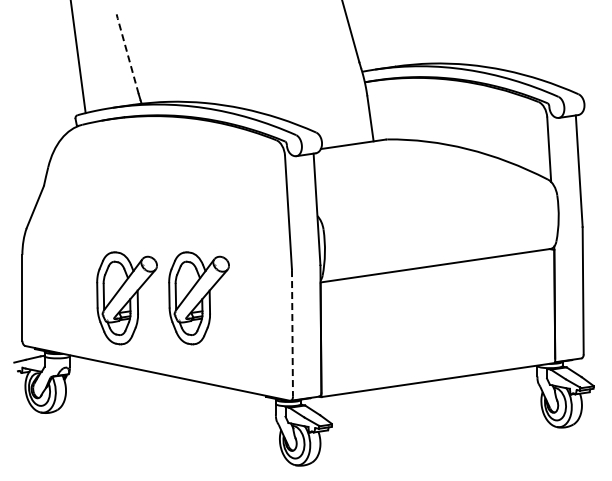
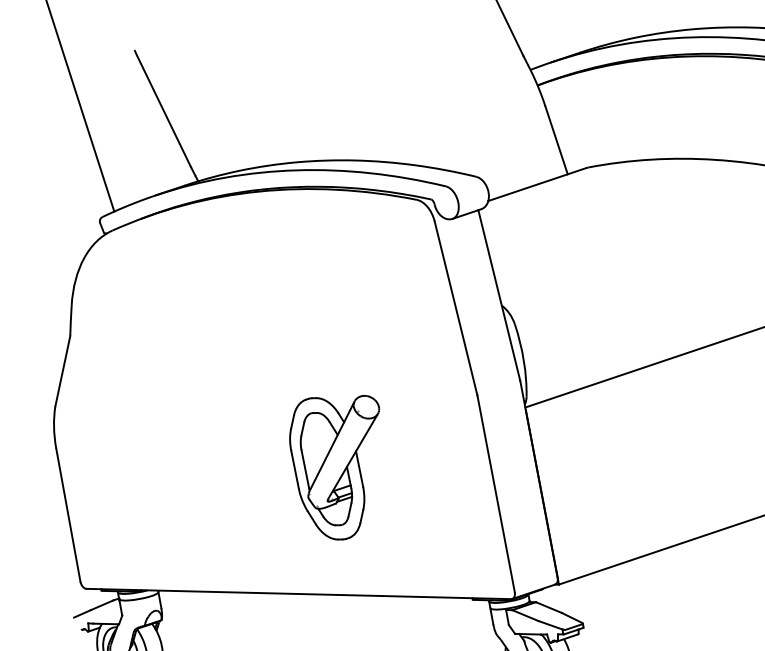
line: (128, 55) -> (164, 110), dashed -> solid
part: (126, 298) -> (229, 486), removed
line: (292, 333) -> (496, 494), dashed -> solid

